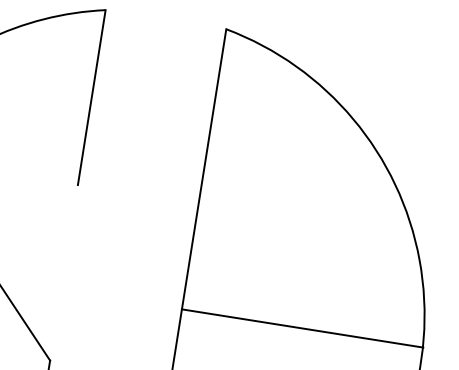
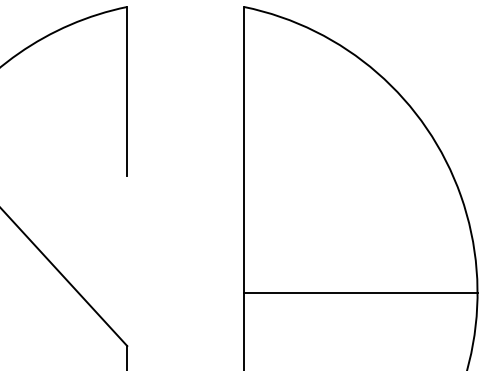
line: (302, 327) -> (360, 292), moved

